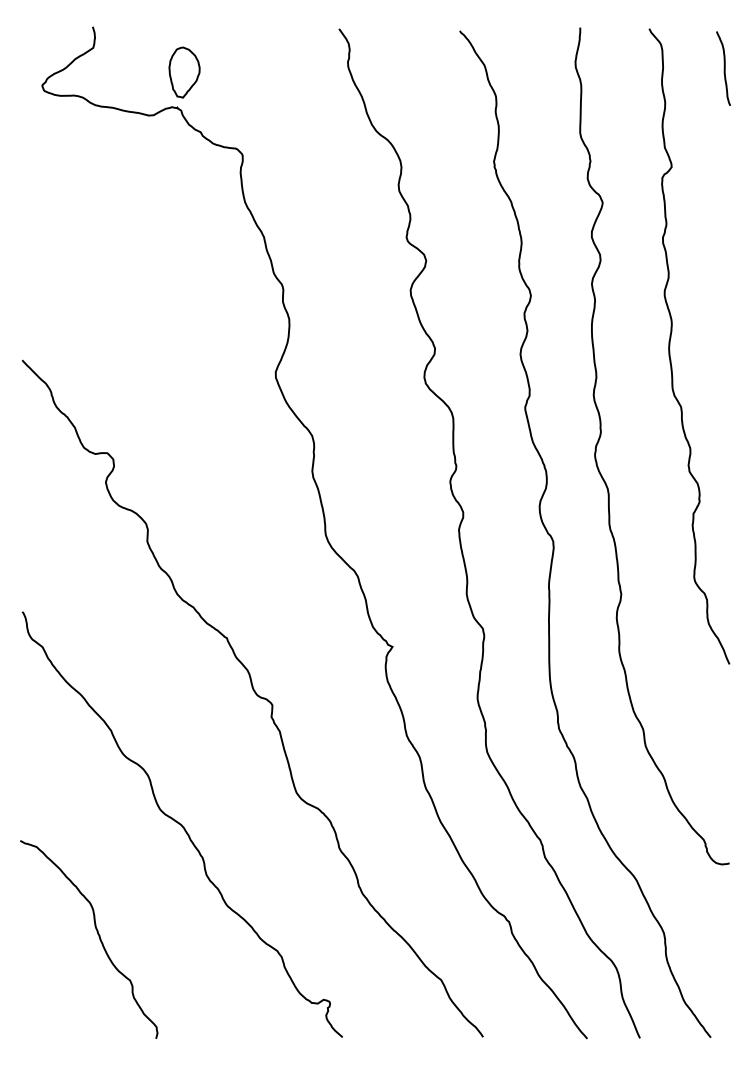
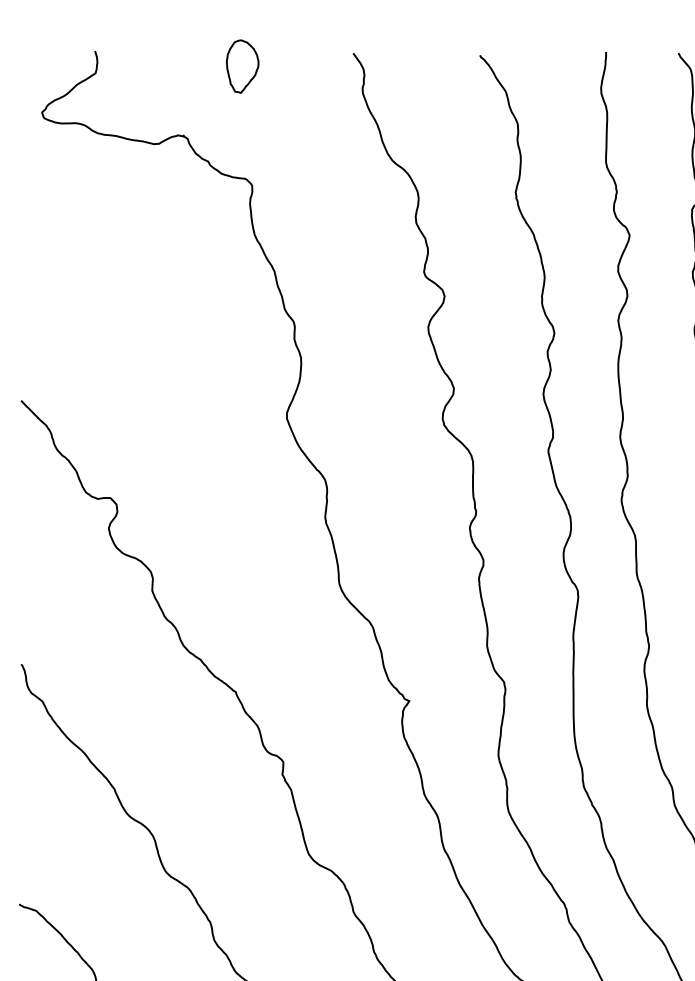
part: (184, 72) -> (242, 66), moved

